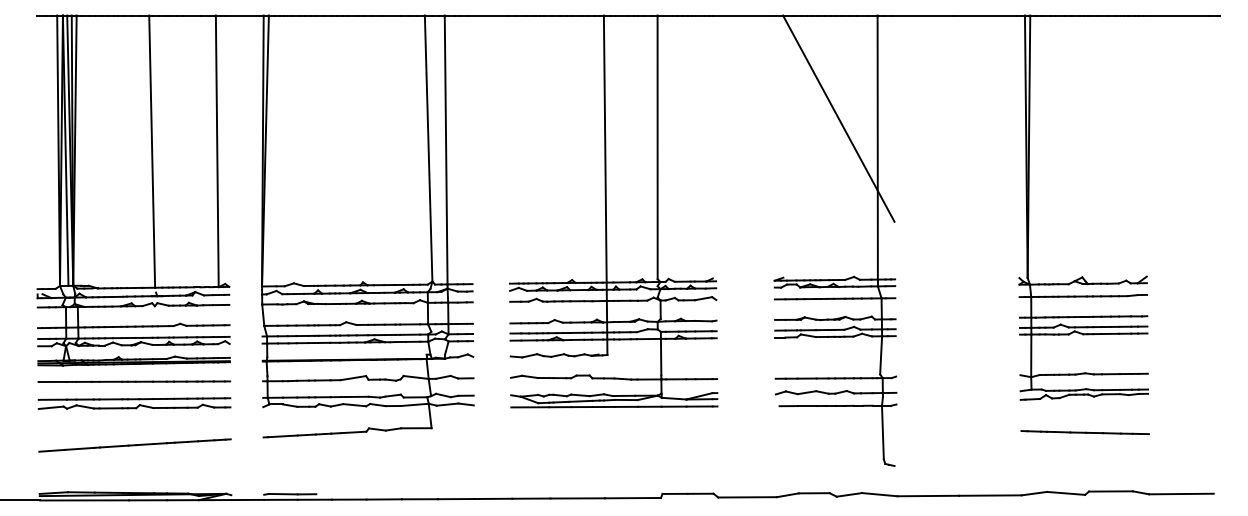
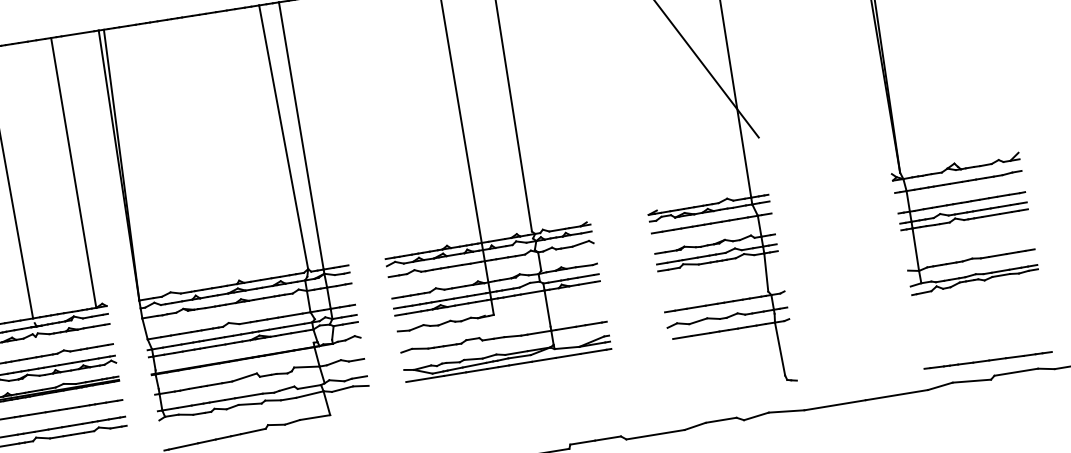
line: (1084, 432) -> (987, 360), moved

